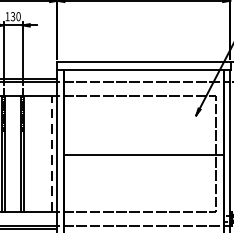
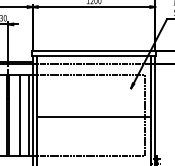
line: (39, 153) -> (20, 115), added
line: (51, 153) -> (28, 115), dashed -> solid

